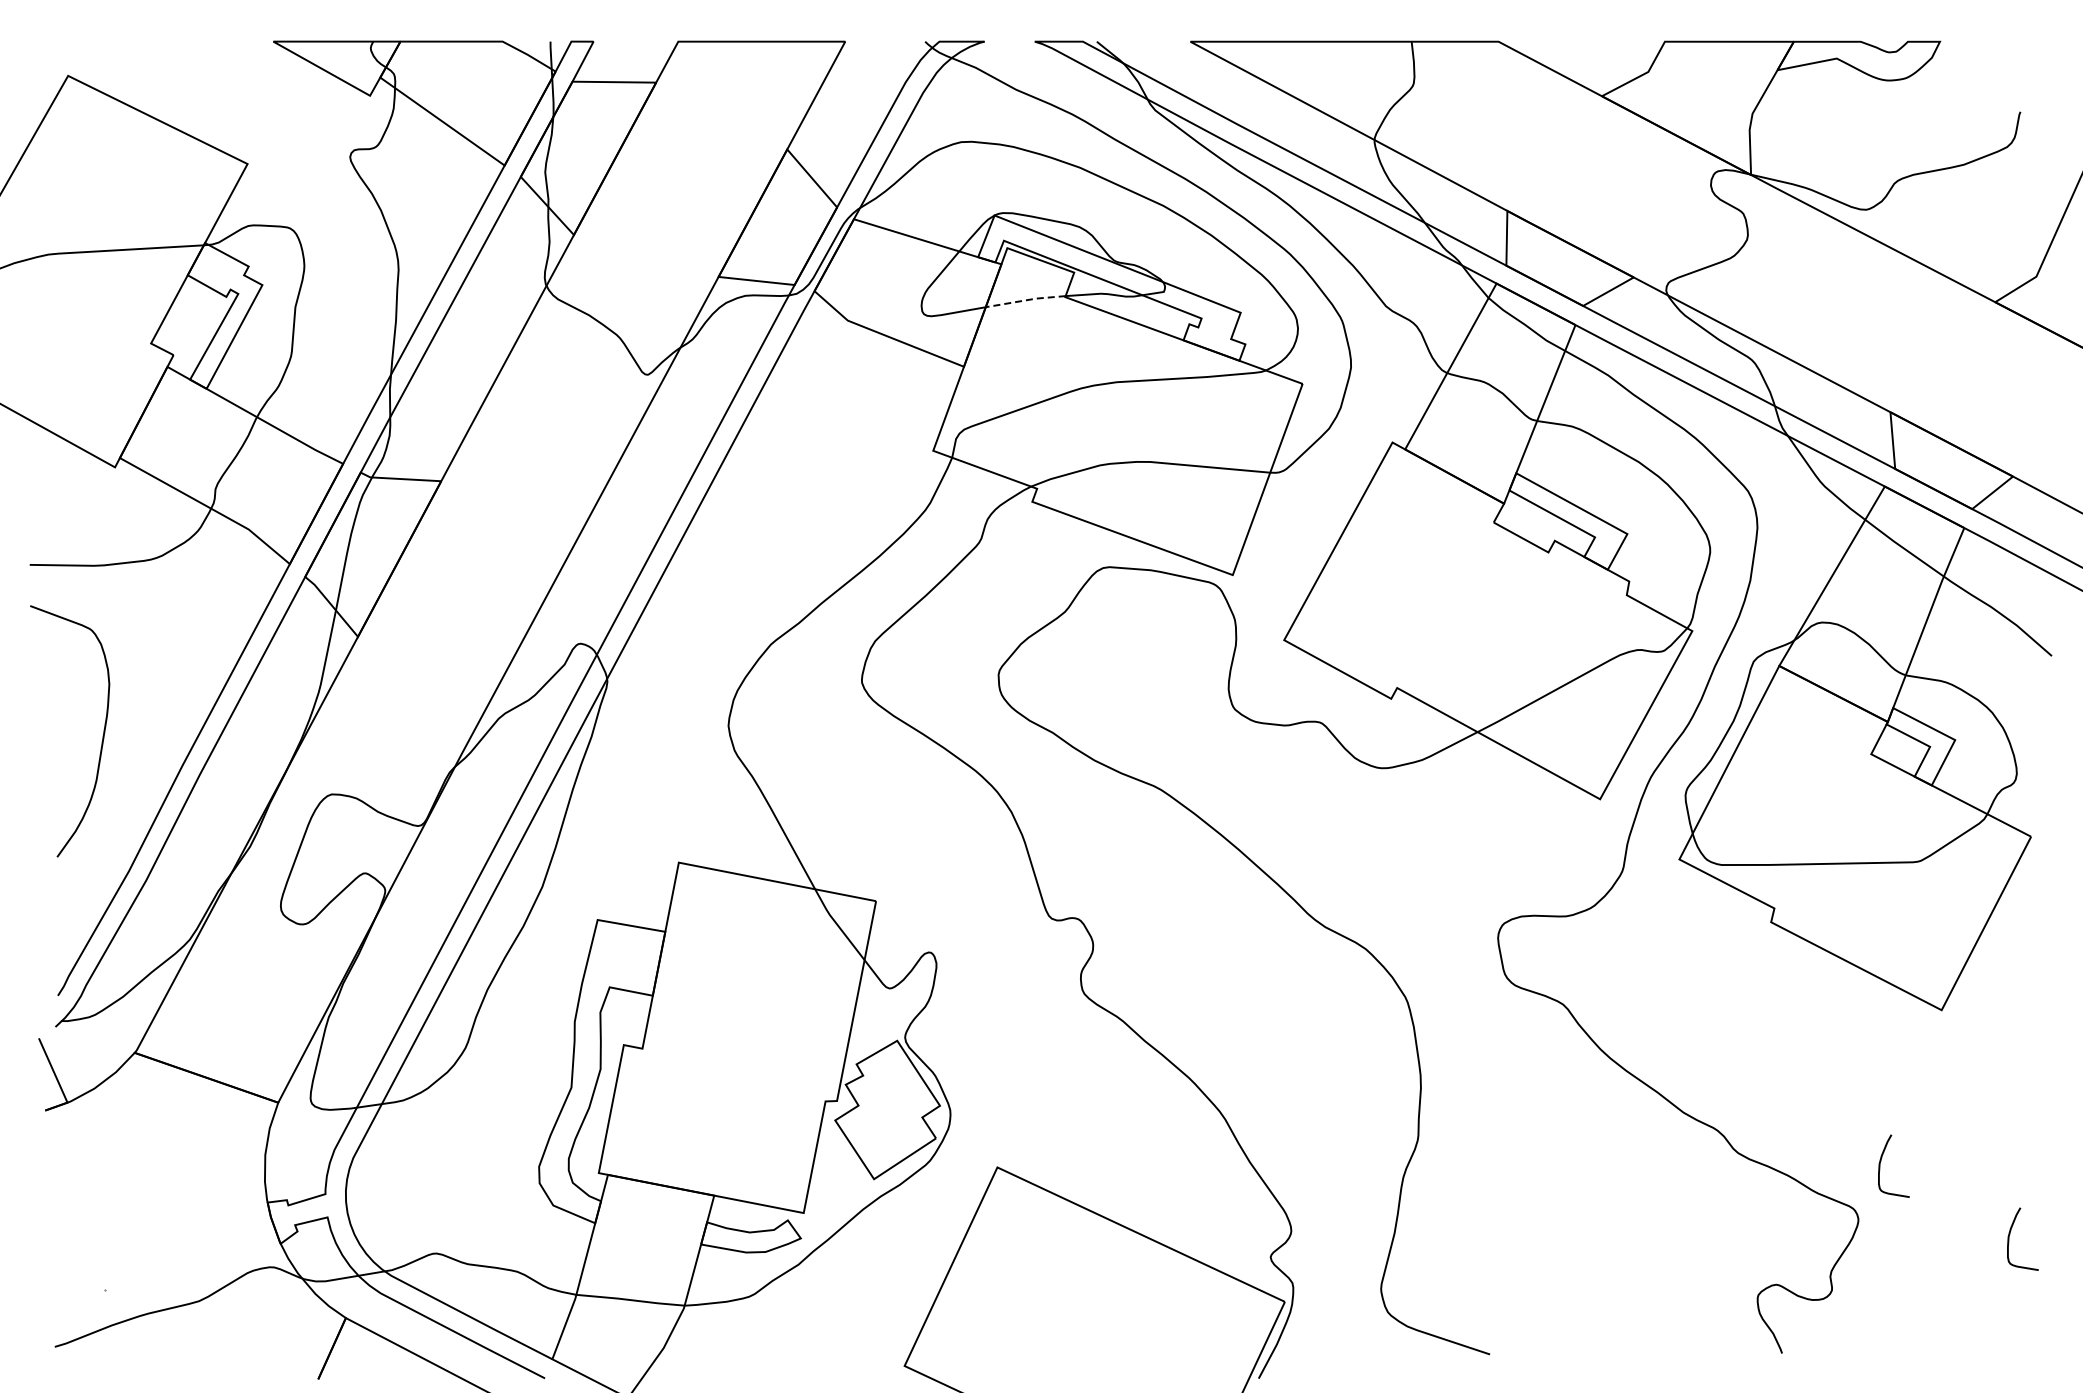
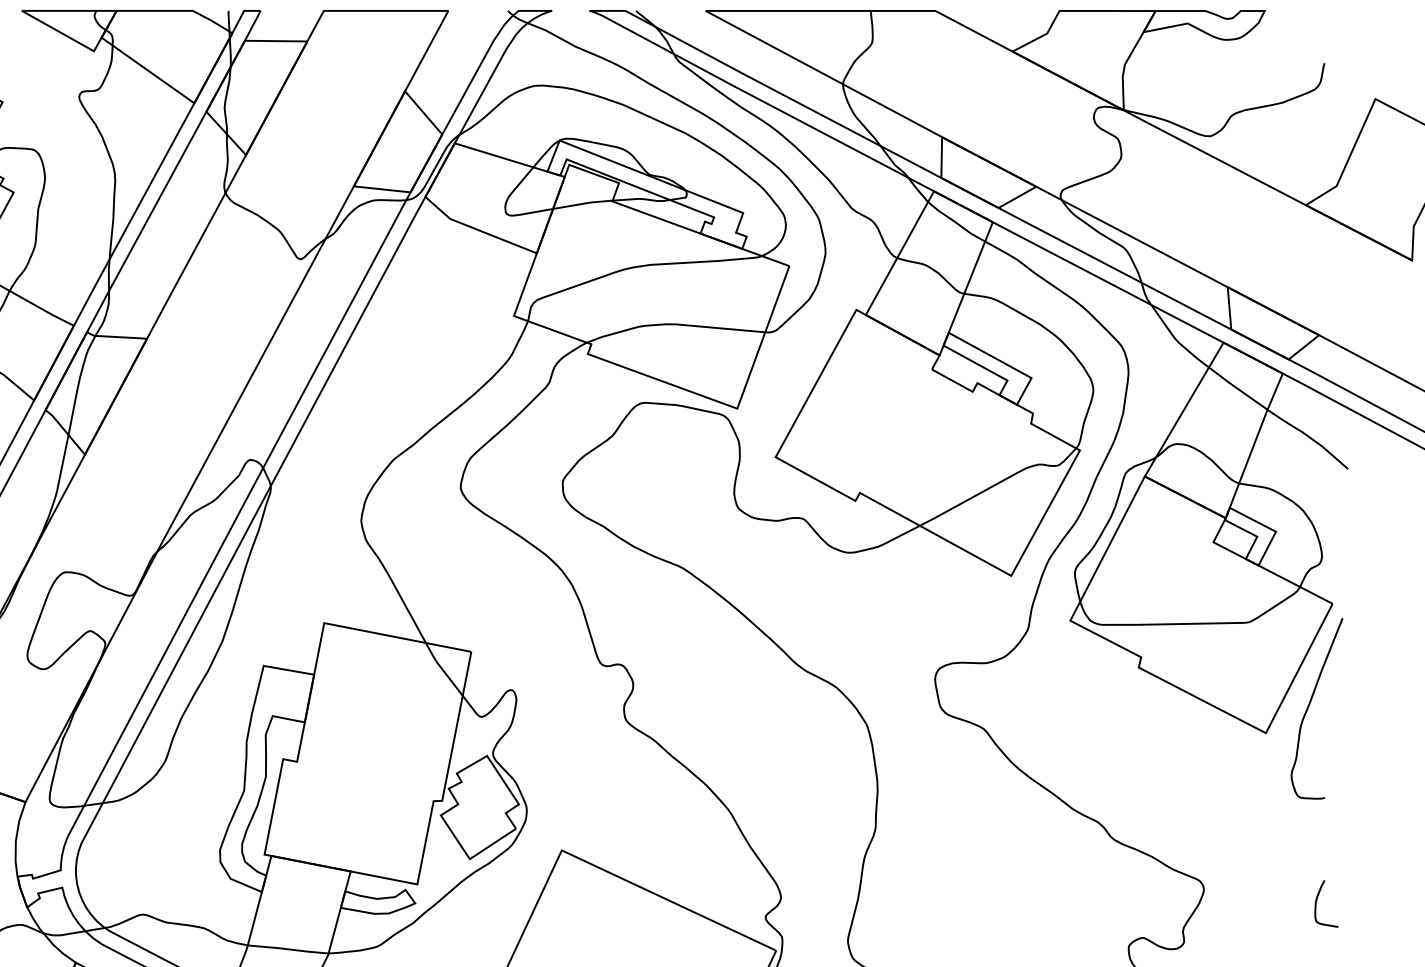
line: (1026, 300) -> (583, 203), dashed -> solid
curve: (2000, 972) -> (1309, 705), added
curve: (1881, 1161) -> (1221, 845), removed

